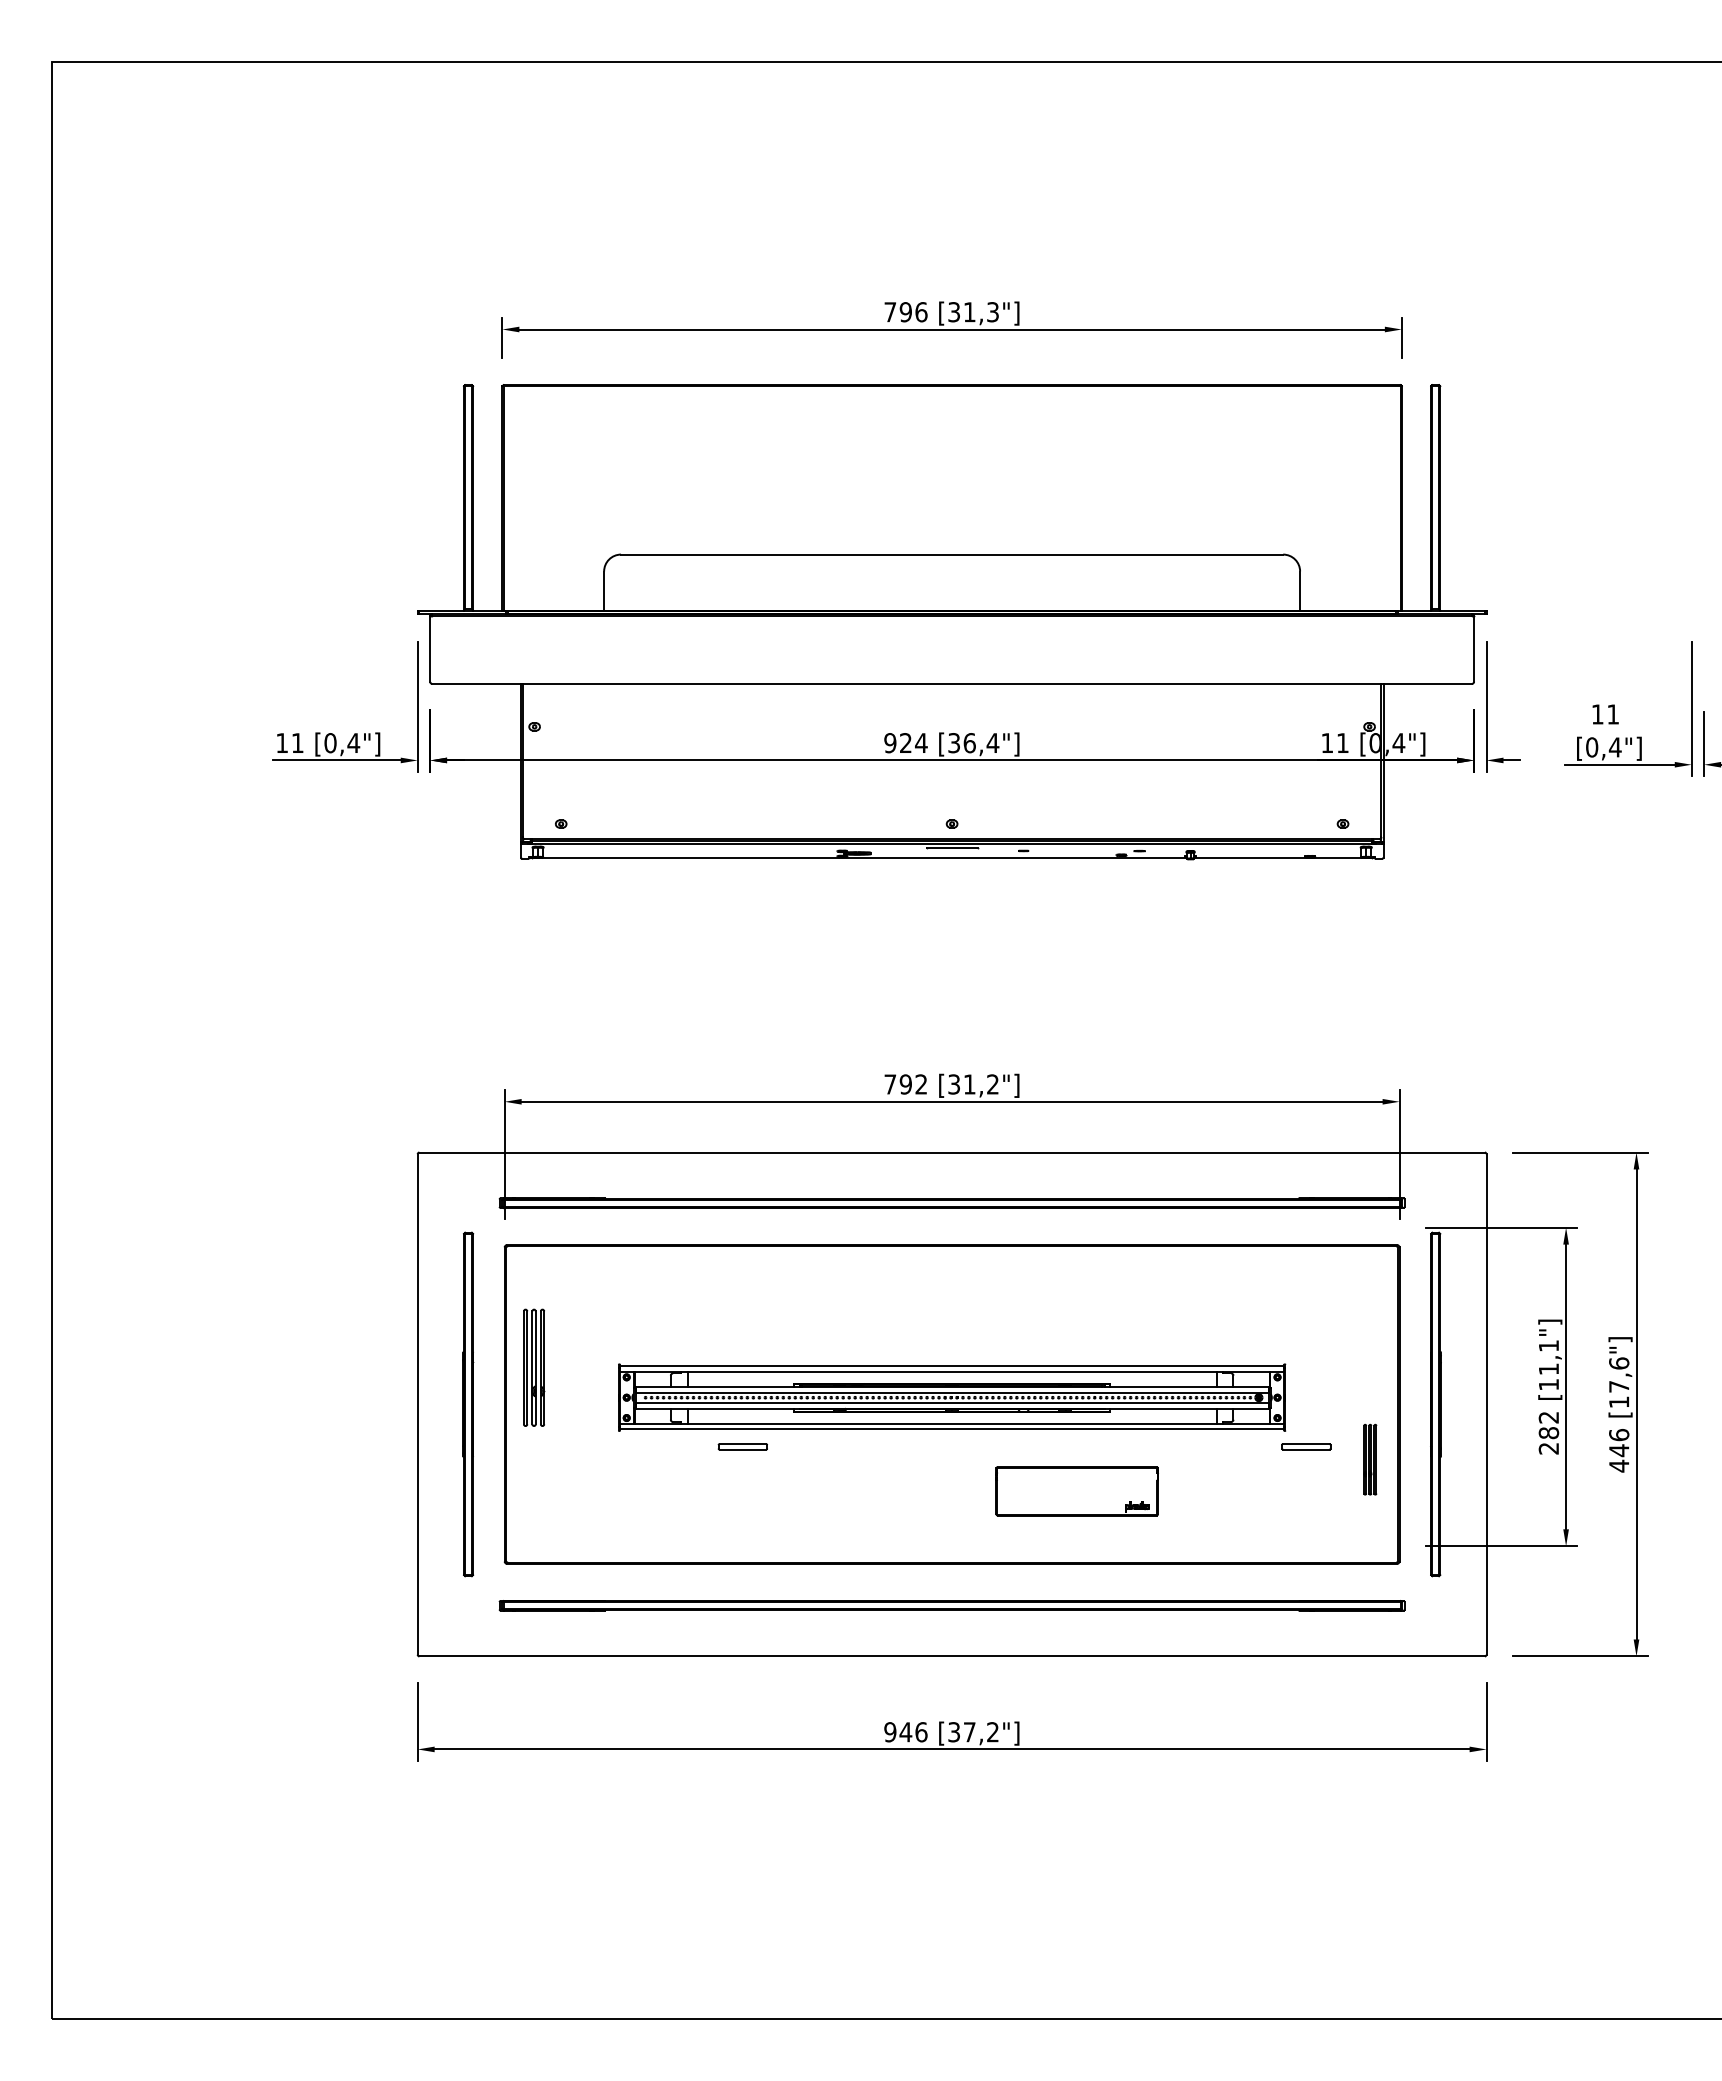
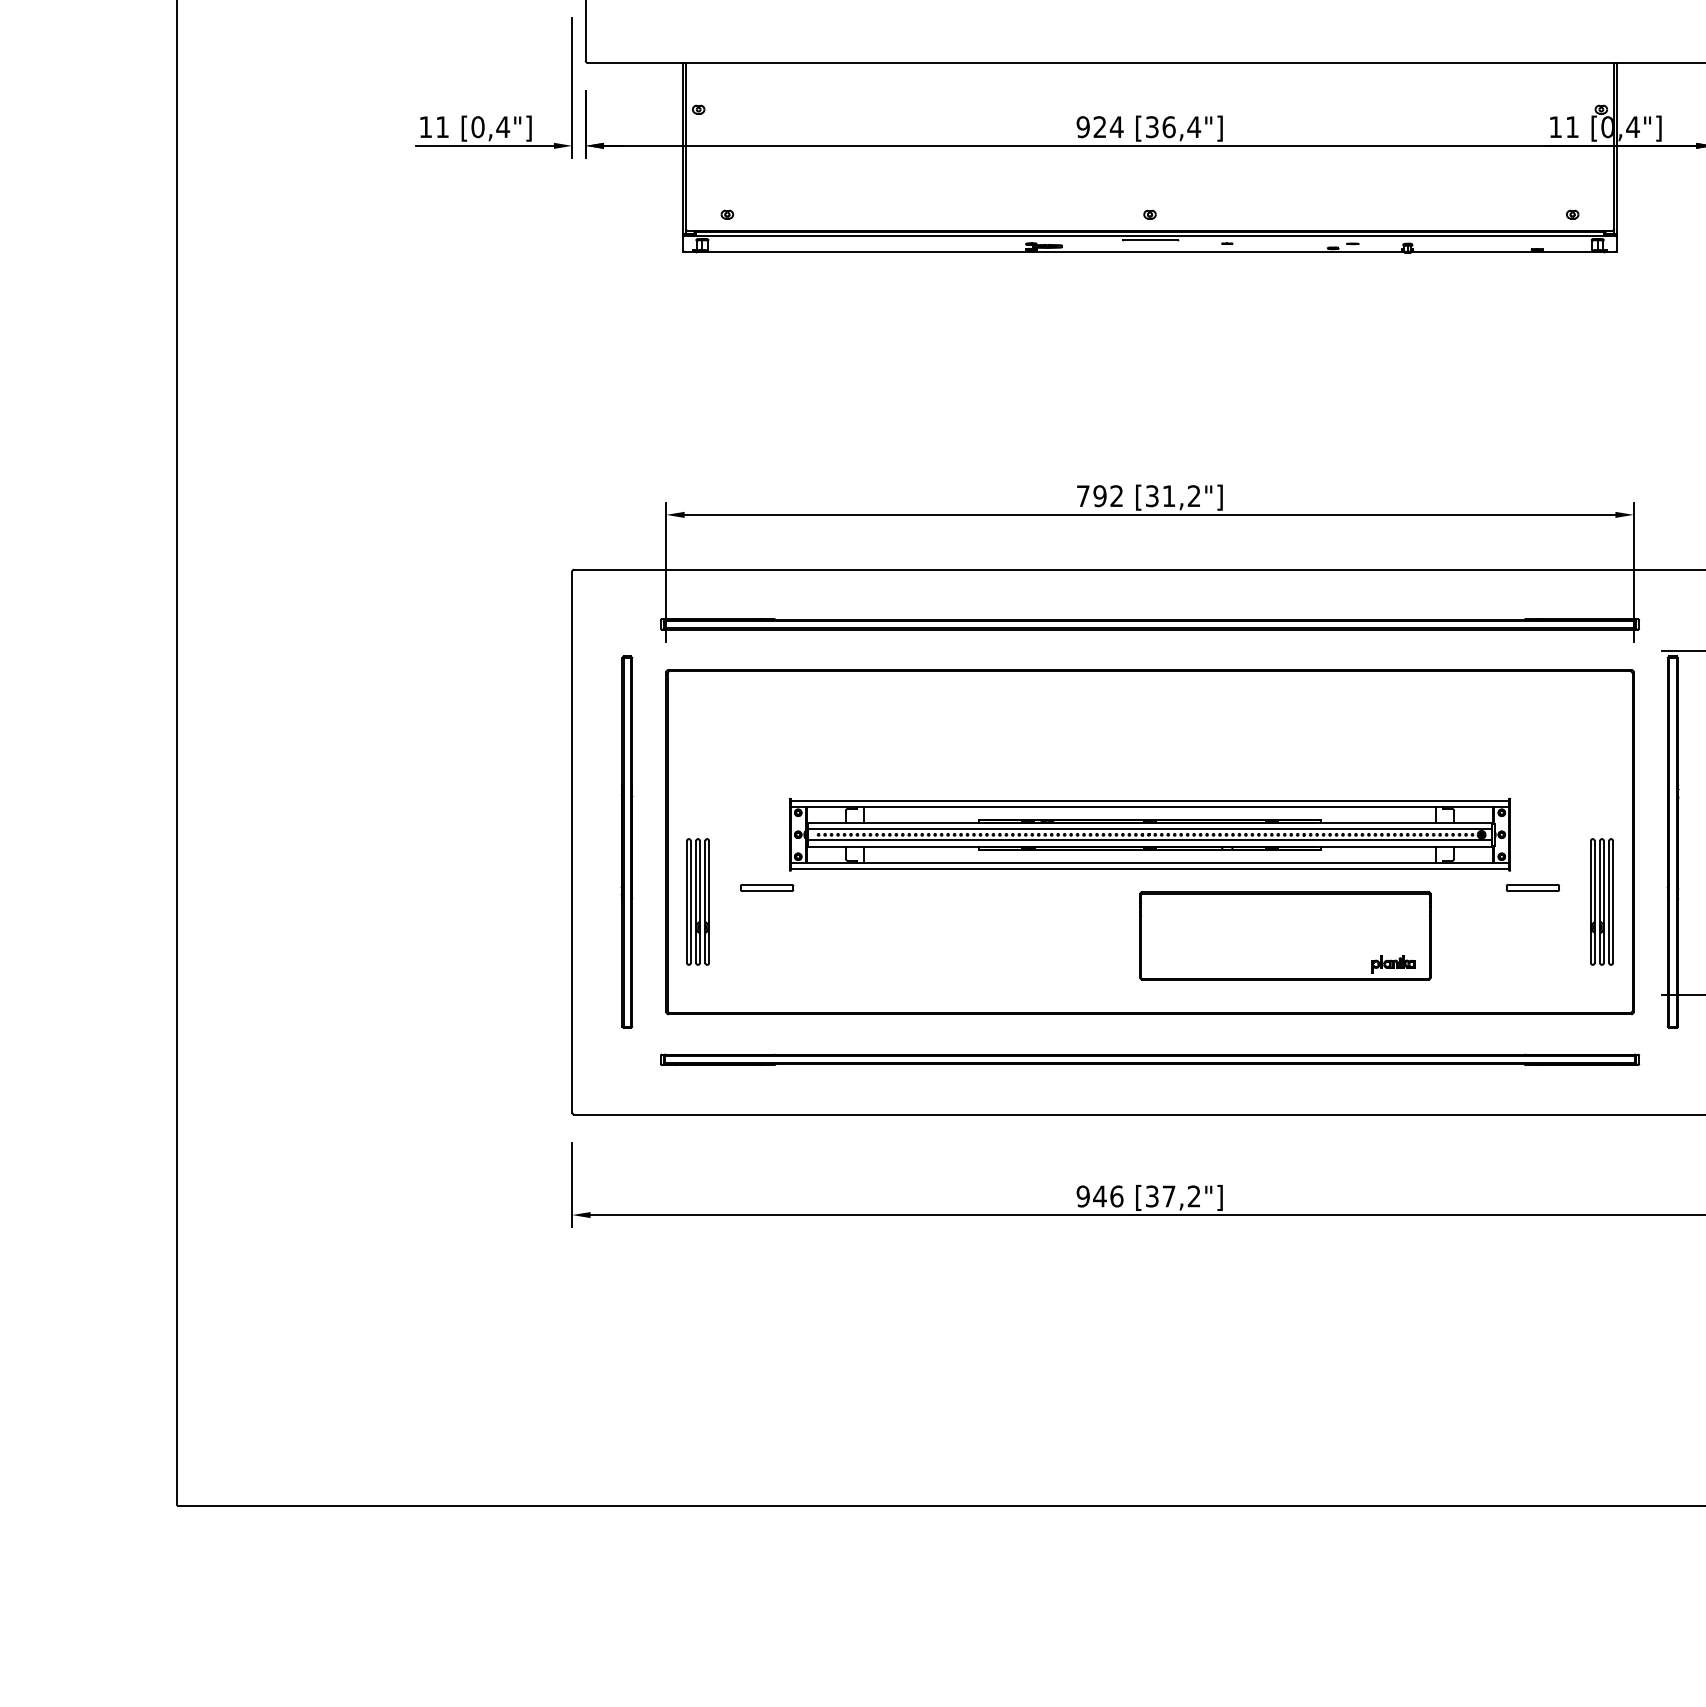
part: (534, 1367) -> (698, 901), moved
part: (742, 1446) -> (766, 887), moved
part: (1370, 1459) -> (1602, 901), size x1.67
part: (1076, 1491) -> (1284, 936), size x1.67

